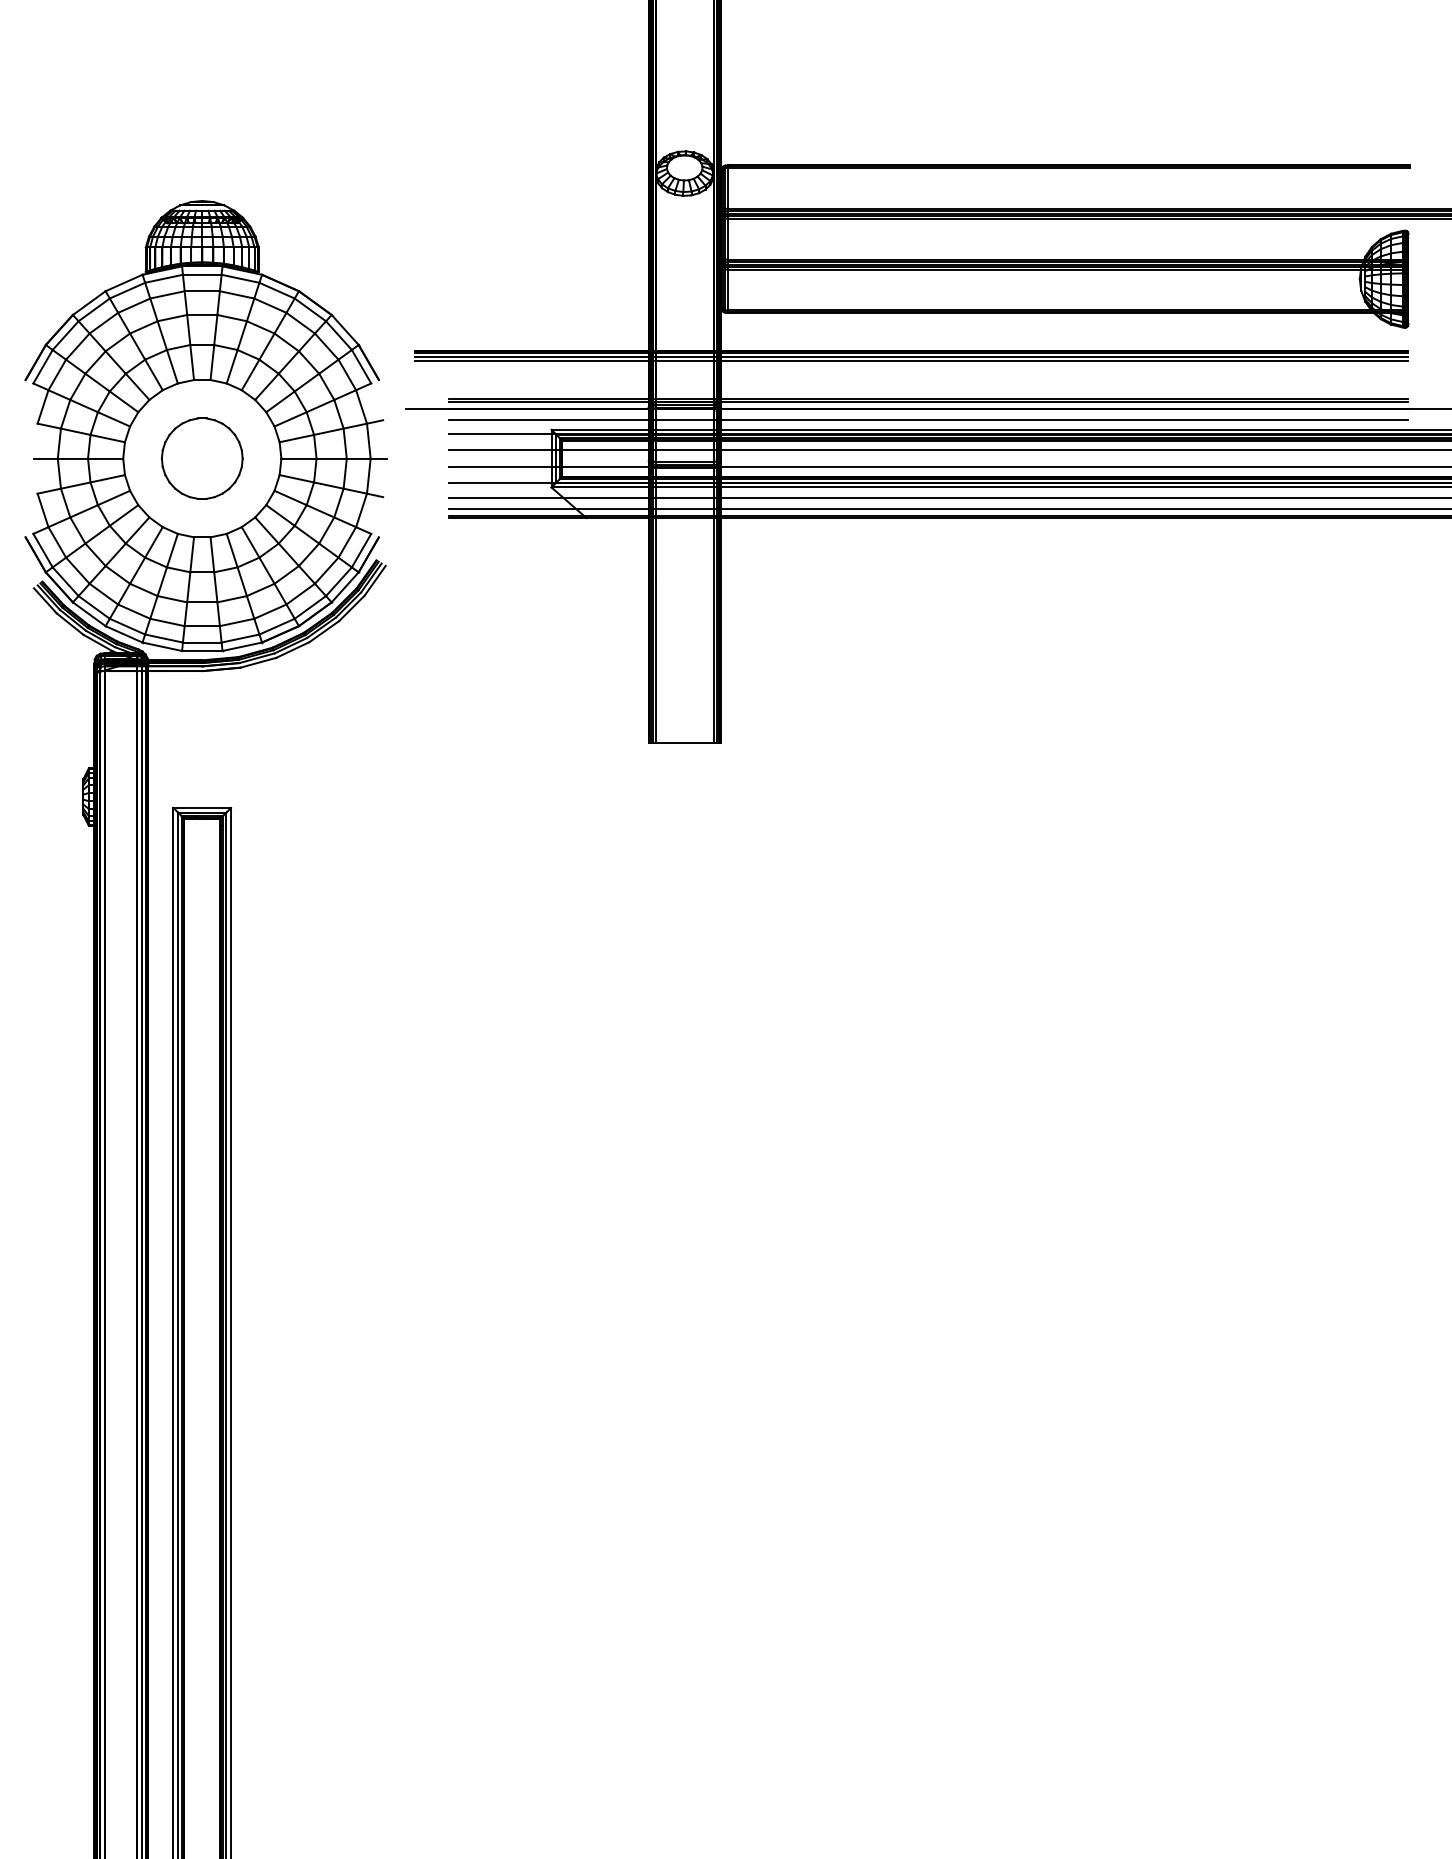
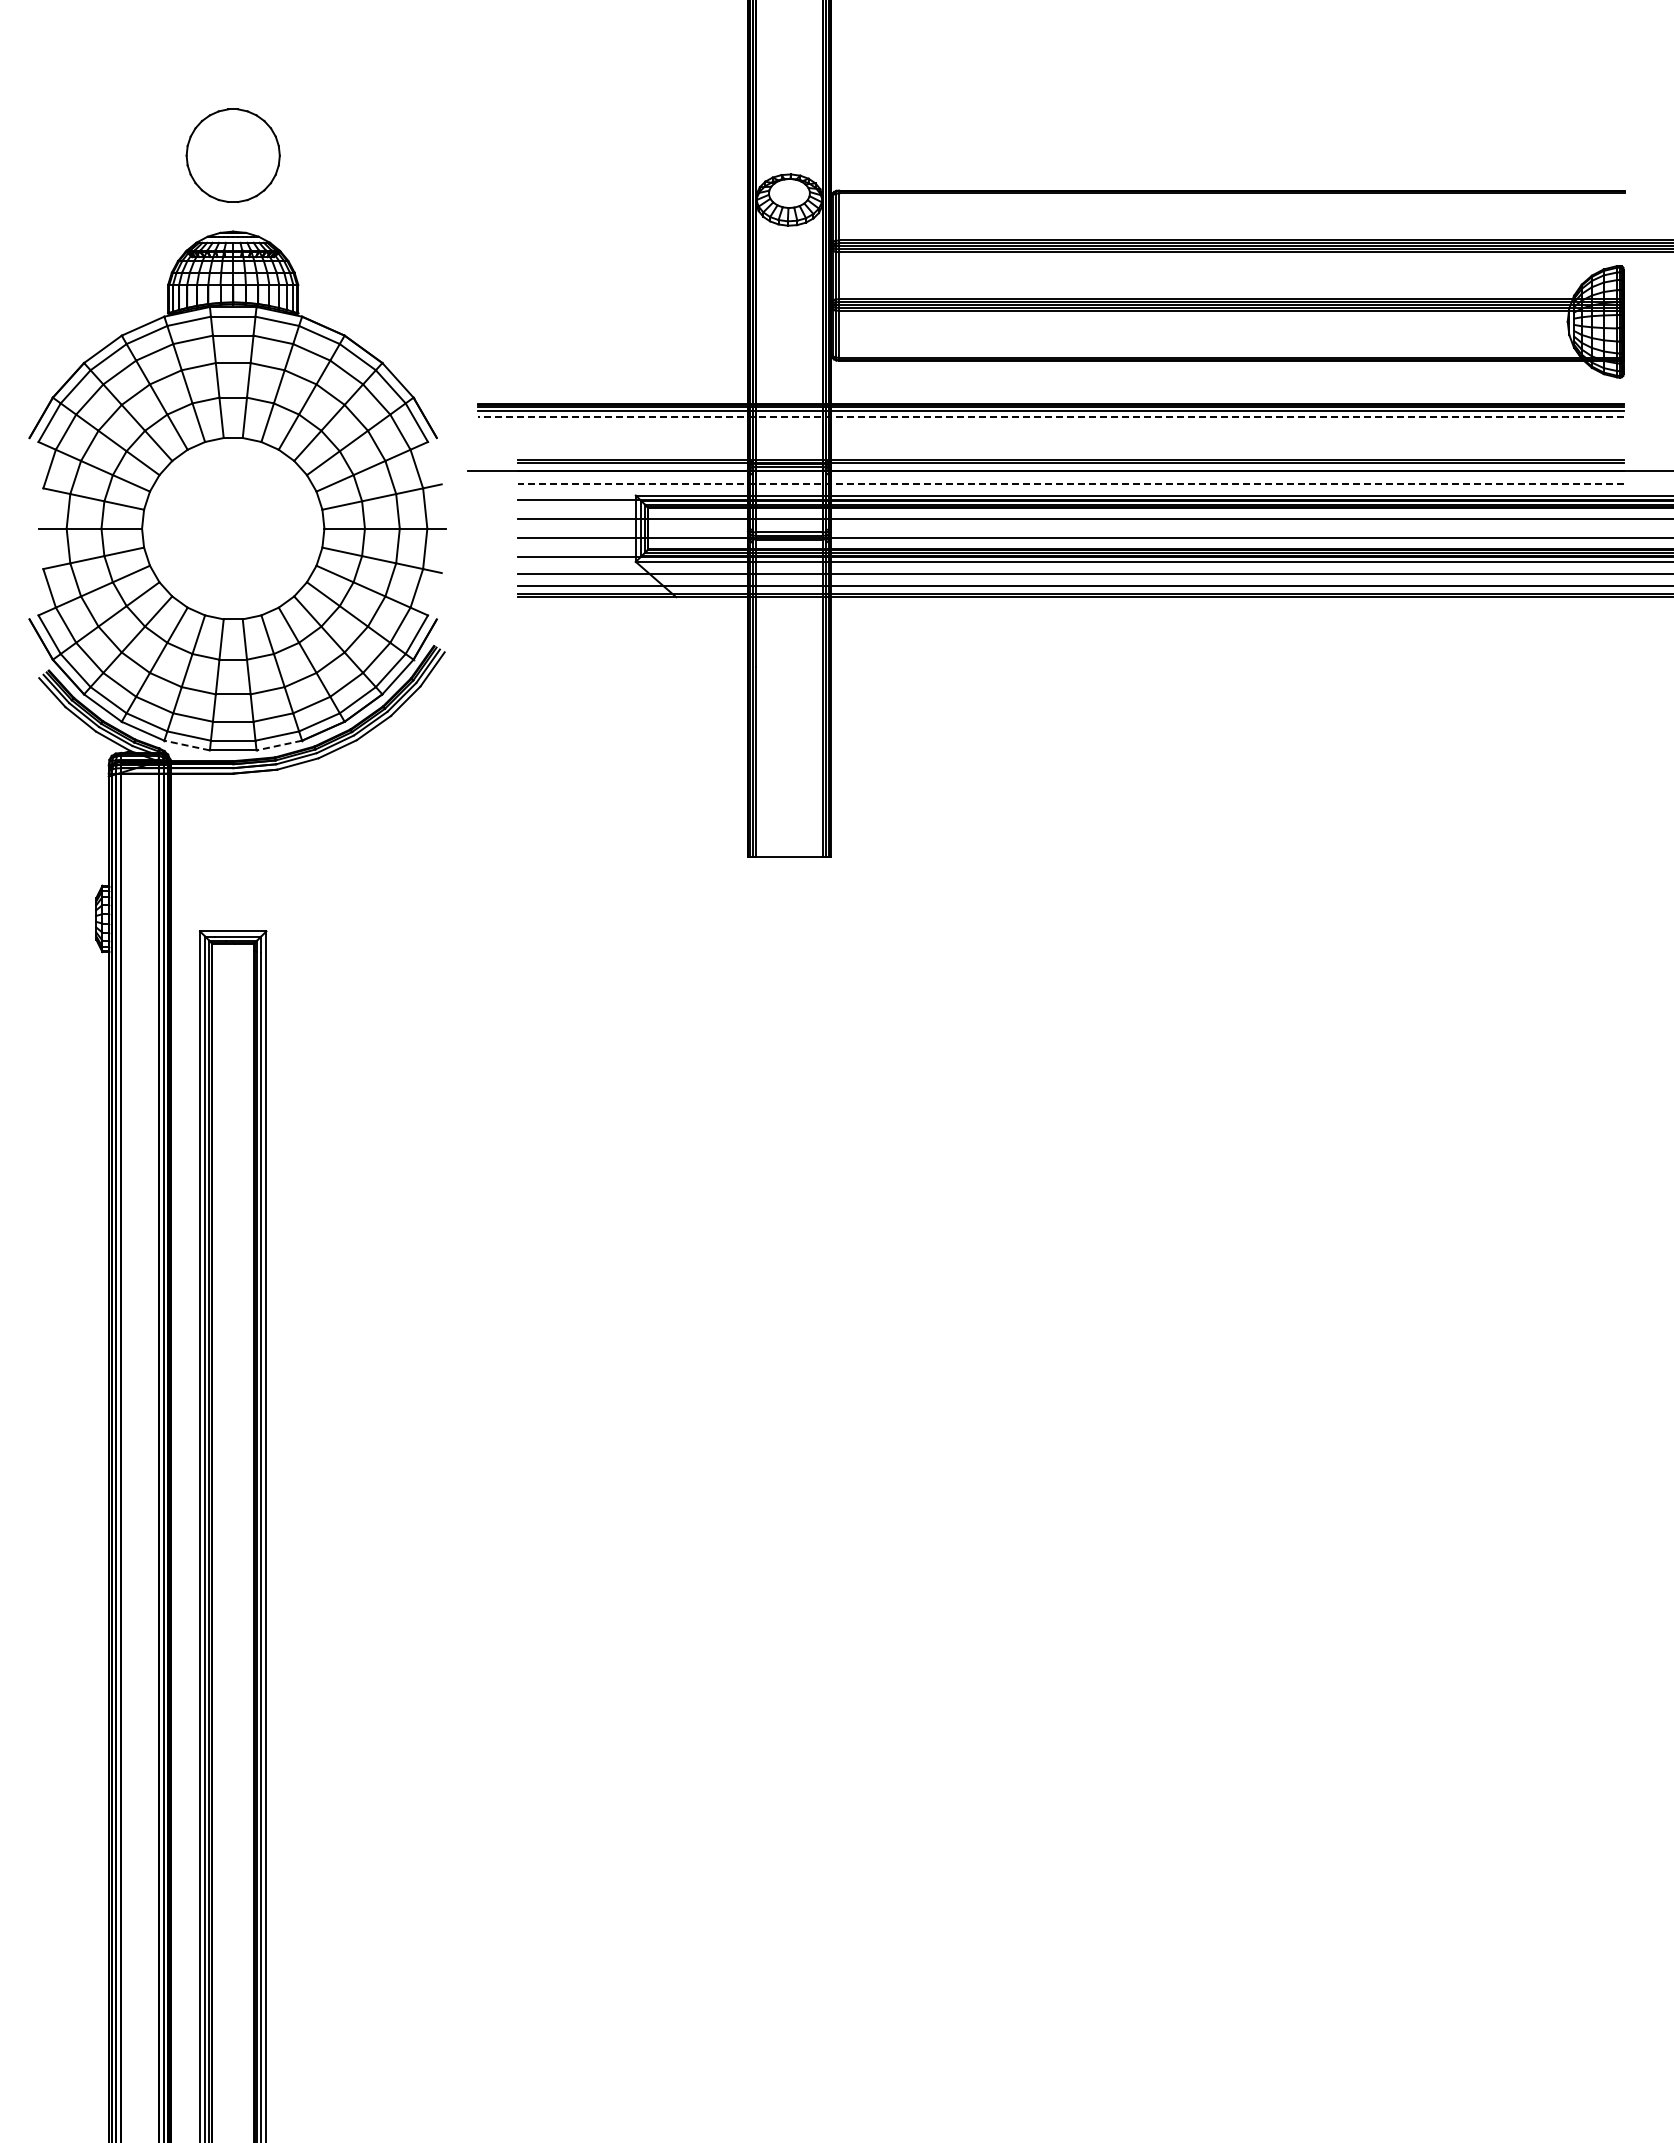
line: (911, 361) -> (1050, 416), solid -> dashed
line: (928, 419) -> (1070, 483), solid -> dashed
part: (201, 458) -> (232, 155), moved
line: (161, 646) -> (186, 745), solid -> dashed
line: (241, 646) -> (278, 745), solid -> dashed

